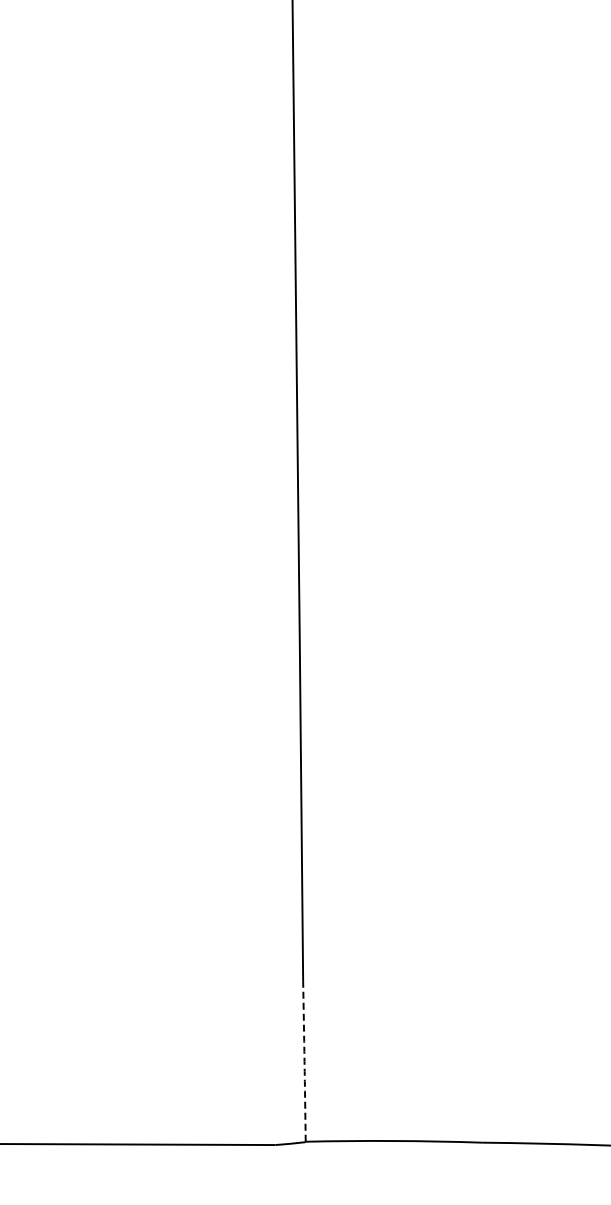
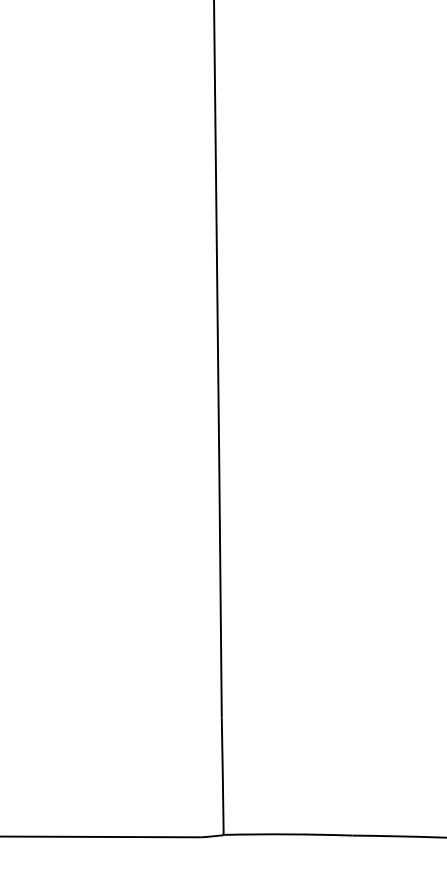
arc: (304, 1061) -> (222, 776), dashed -> solid

